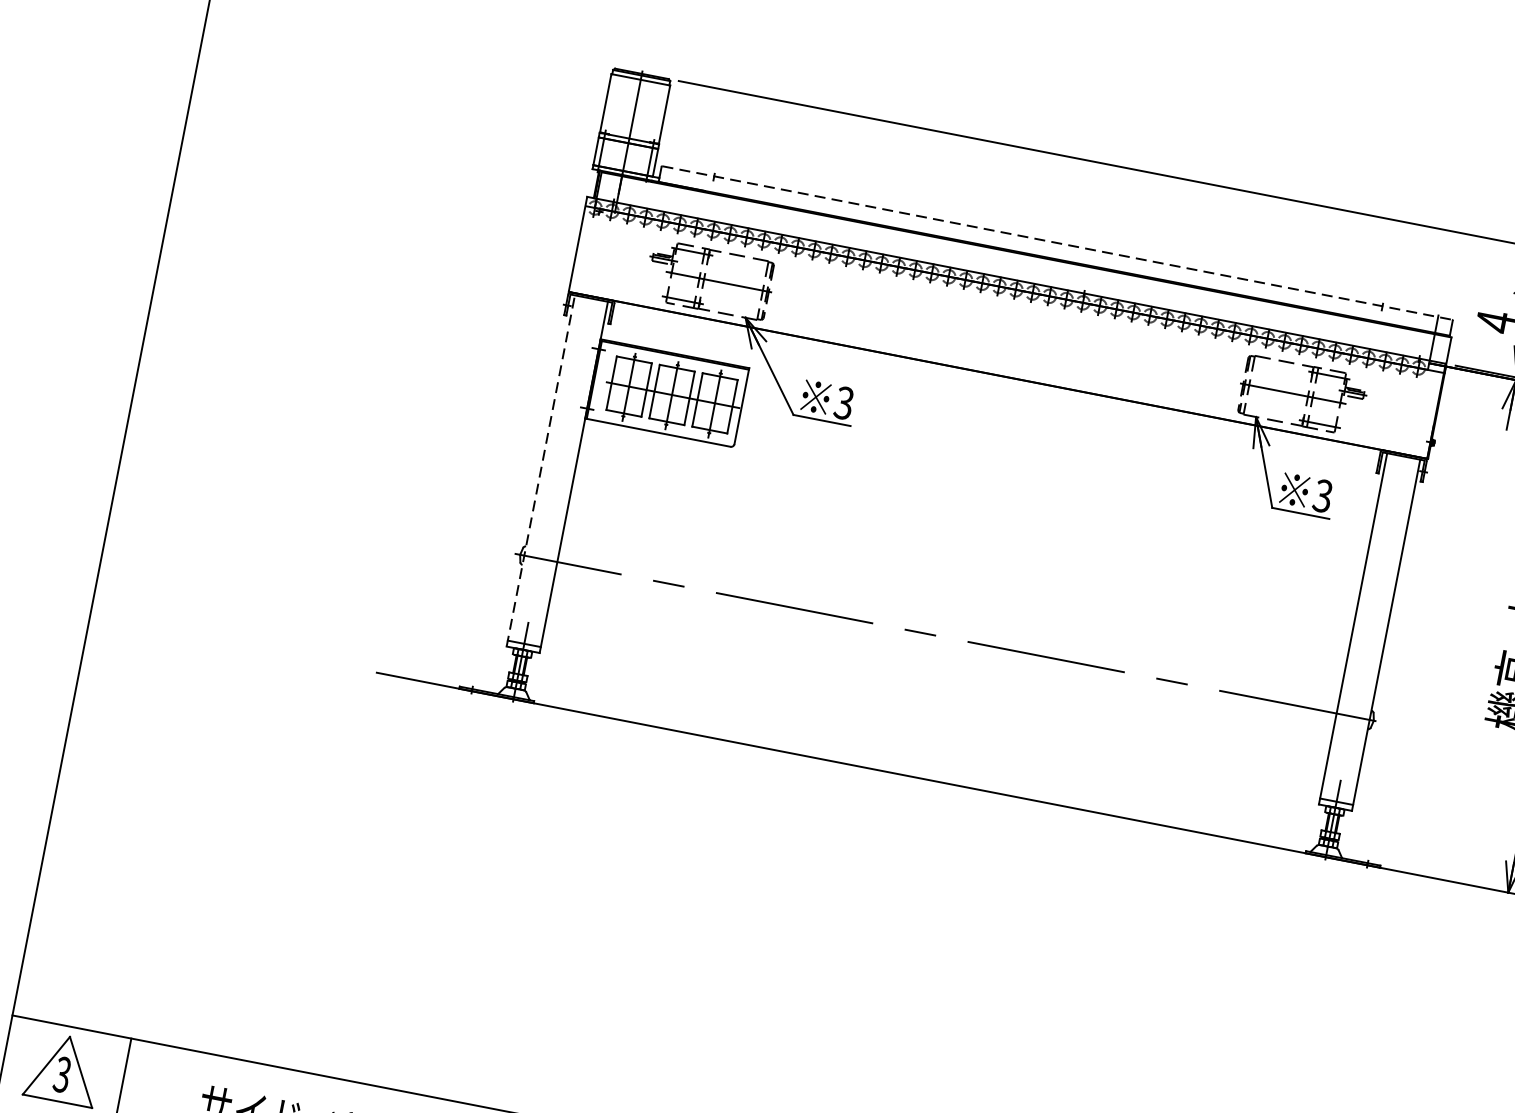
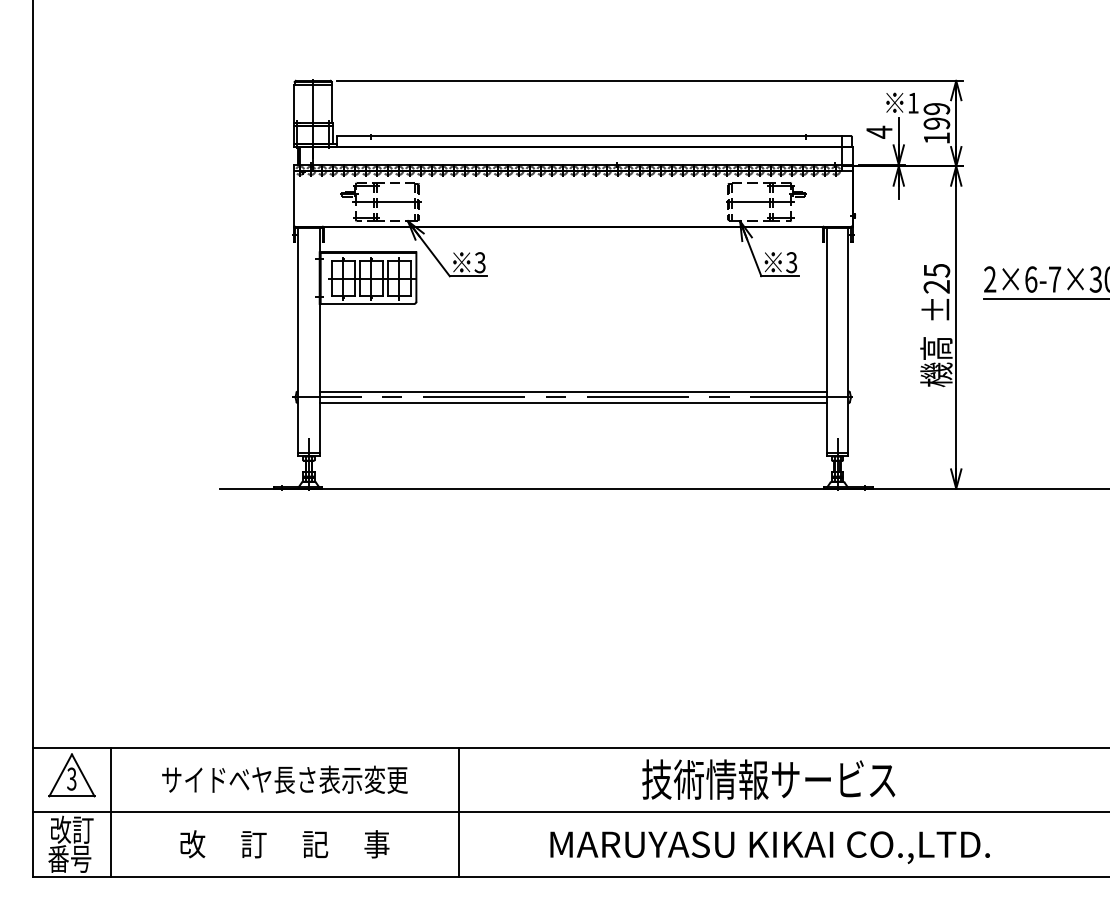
line: (1057, 243) -> (594, 136), dashed -> solid
line: (541, 469) -> (298, 341), dashed -> solid
line: (947, 628) -> (572, 391), added
line: (944, 645) -> (572, 402), added

